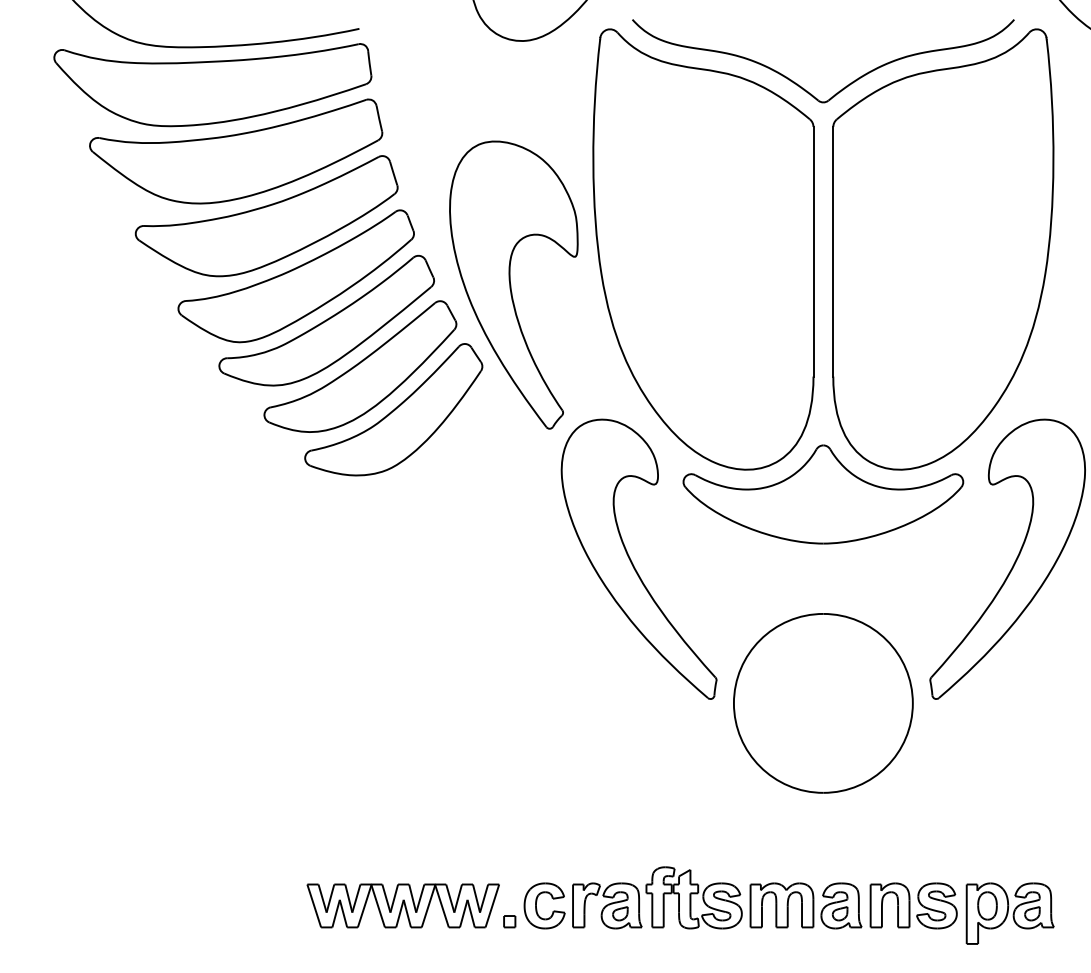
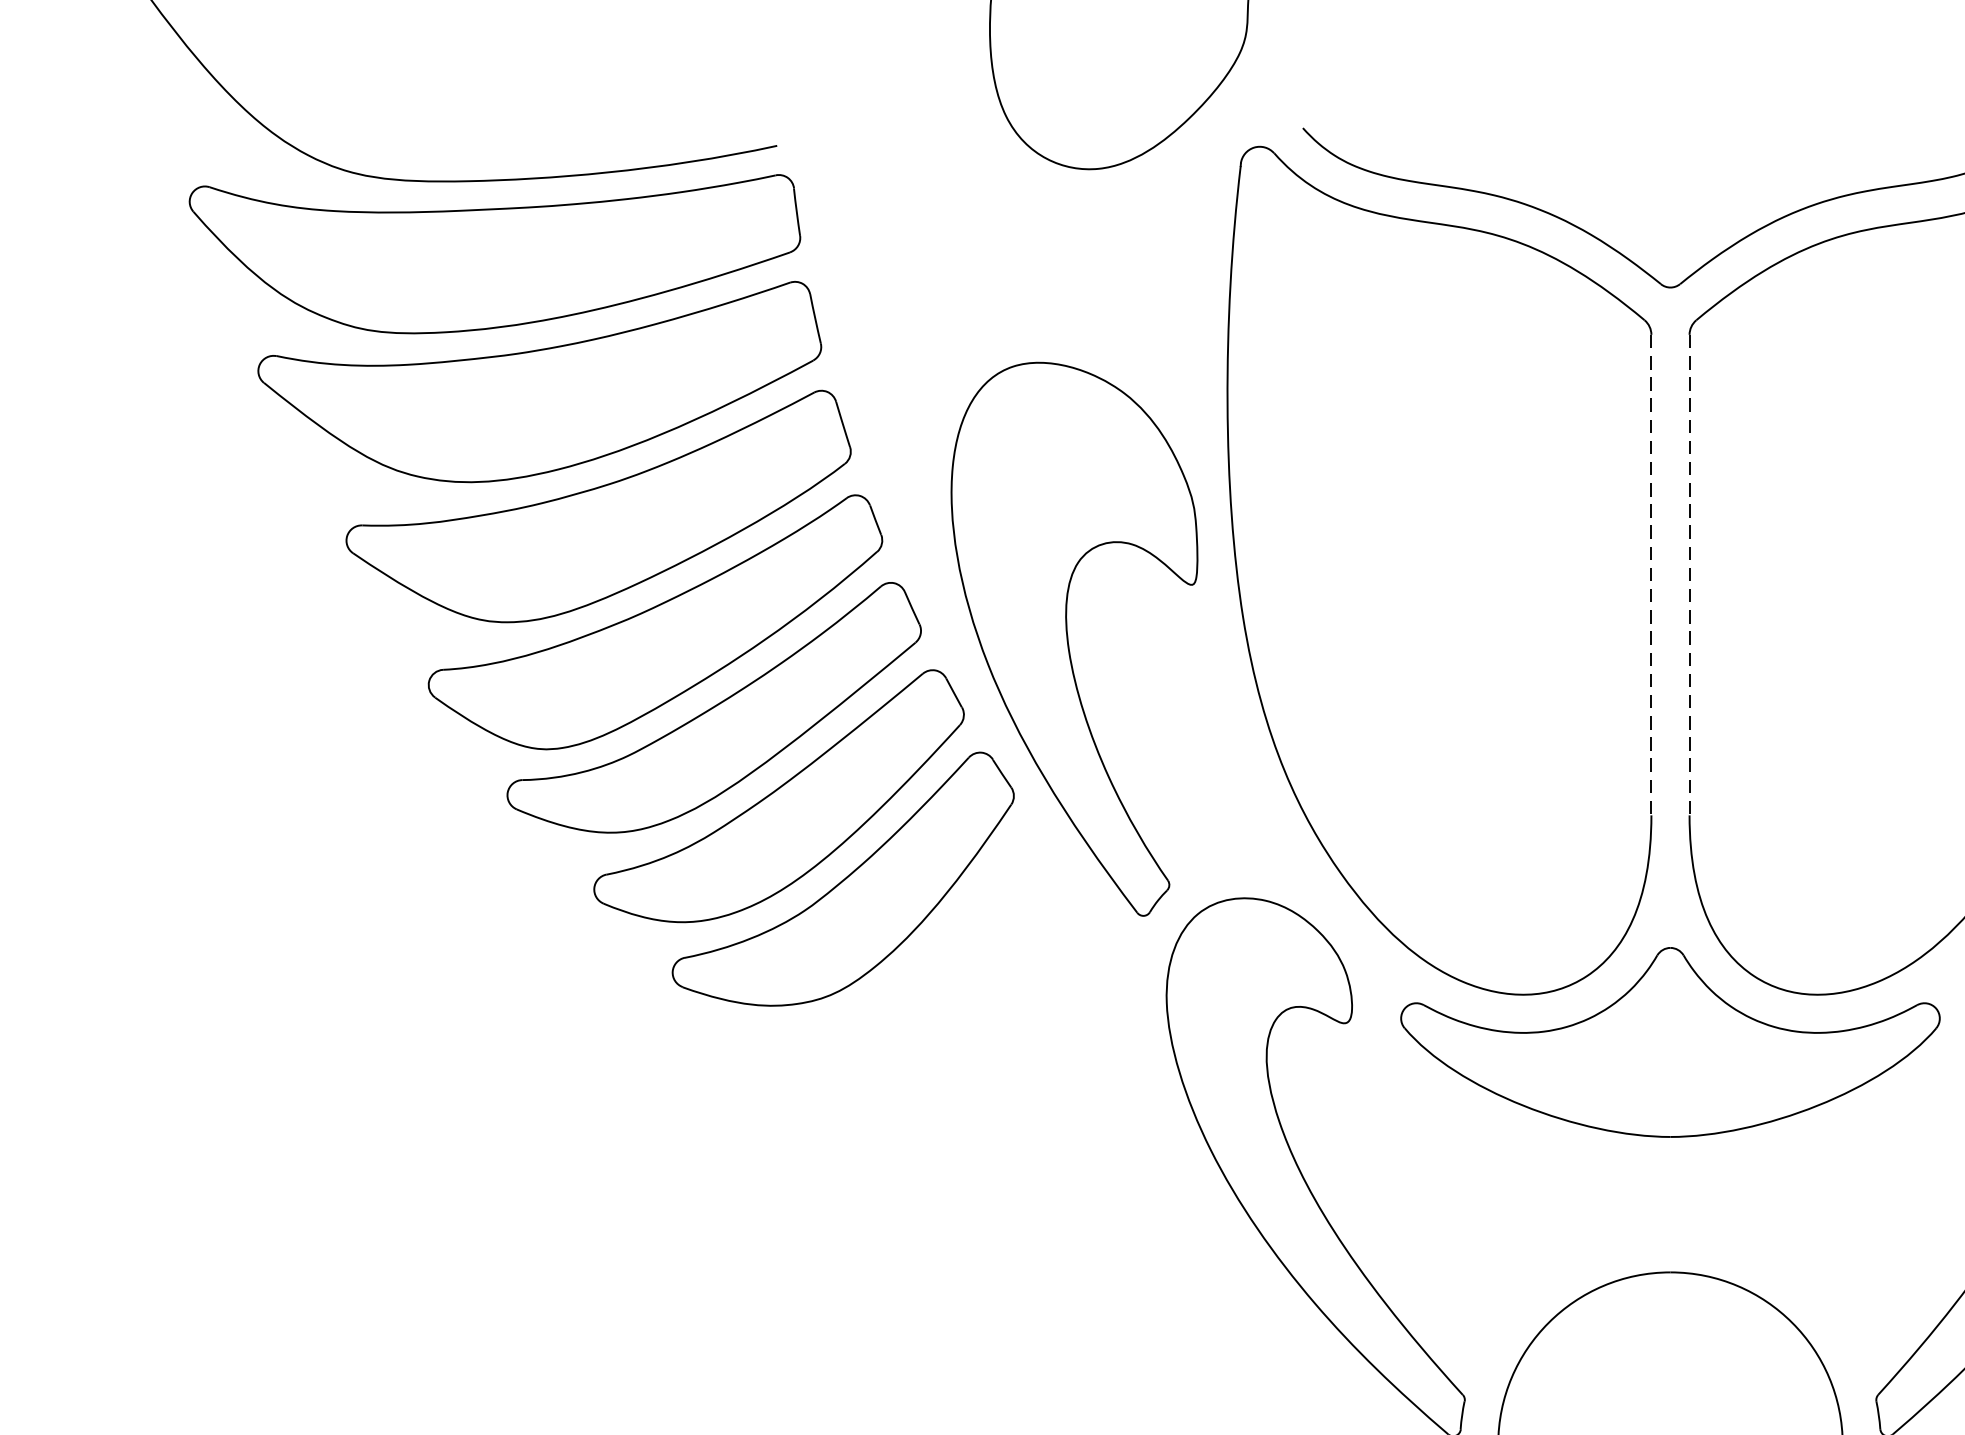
line: (813, 251) -> (1651, 574), solid -> dashed
line: (833, 251) -> (1689, 574), solid -> dashed

